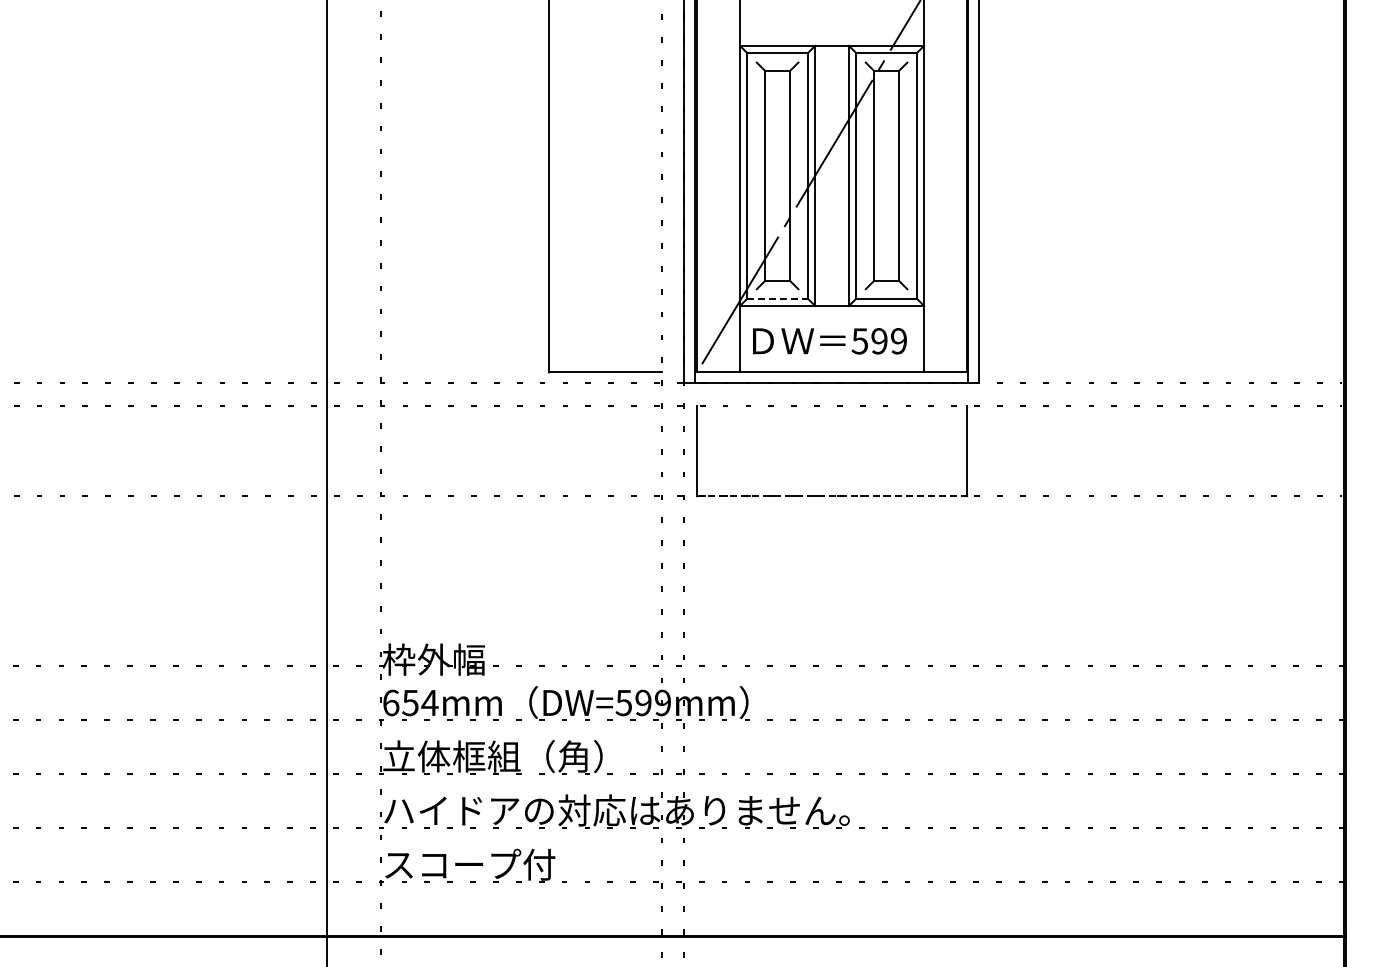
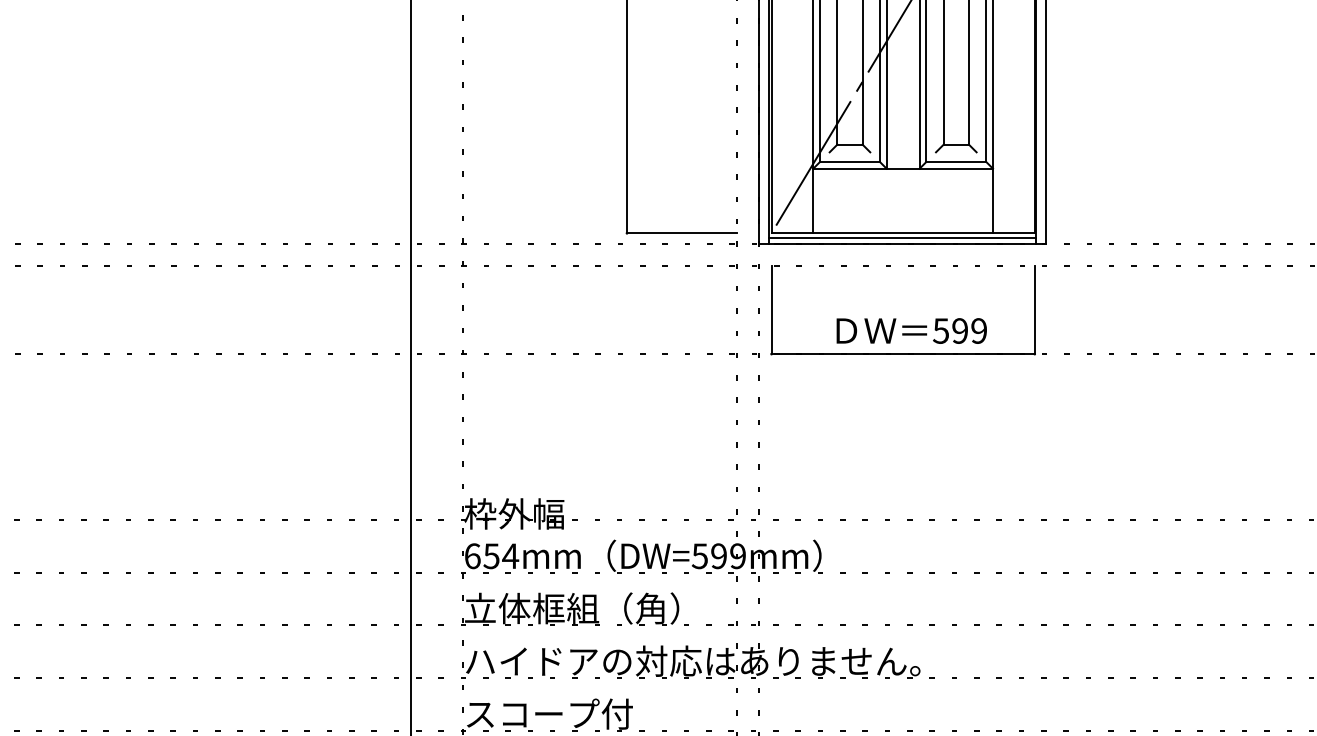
line: (777, 299) -> (849, 162), dashed -> solid
text: (829, 341) -> (911, 331), moved
line: (831, 376) -> (902, 237), added
line: (832, 495) -> (903, 353), dashed -> solid

